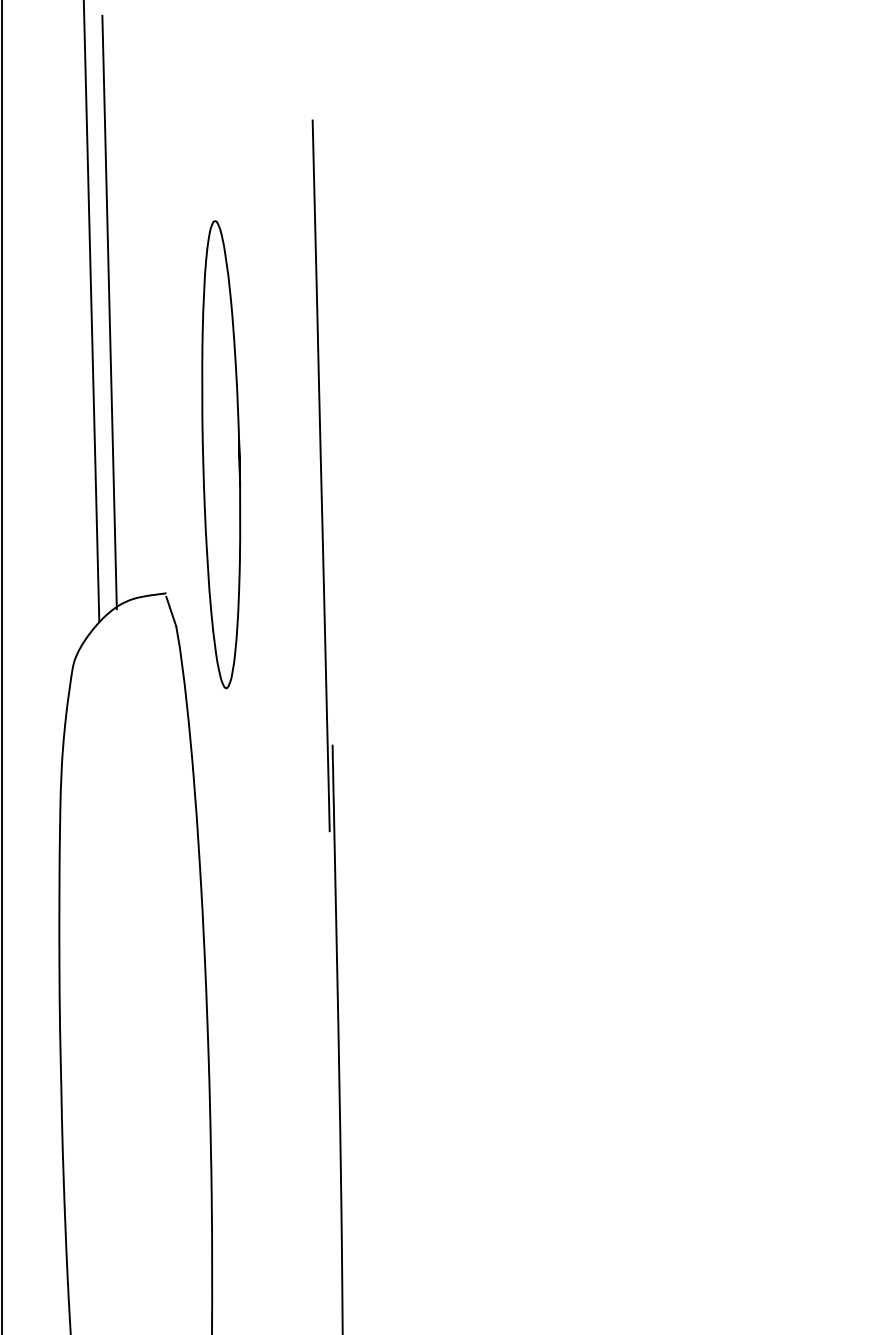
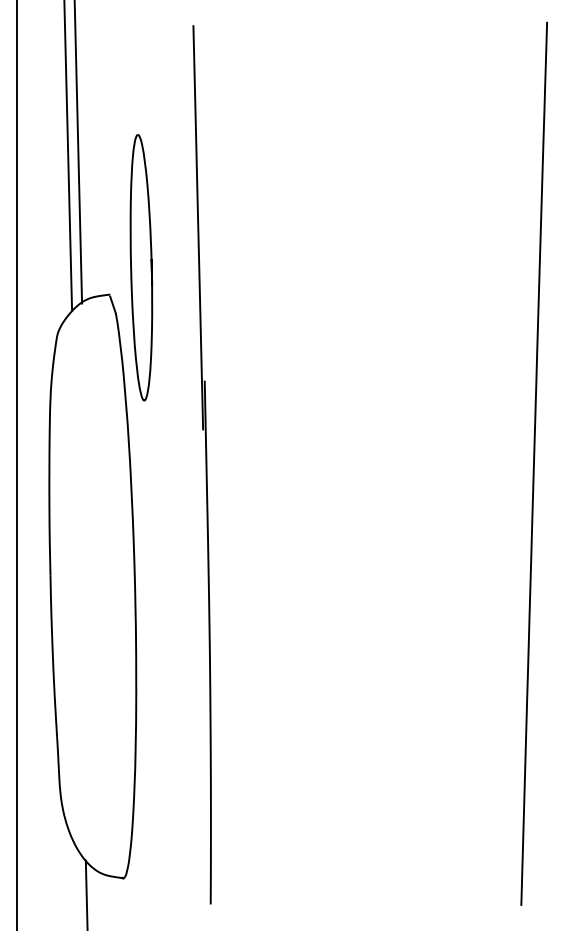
part: (221, 454) -> (141, 267), moved

